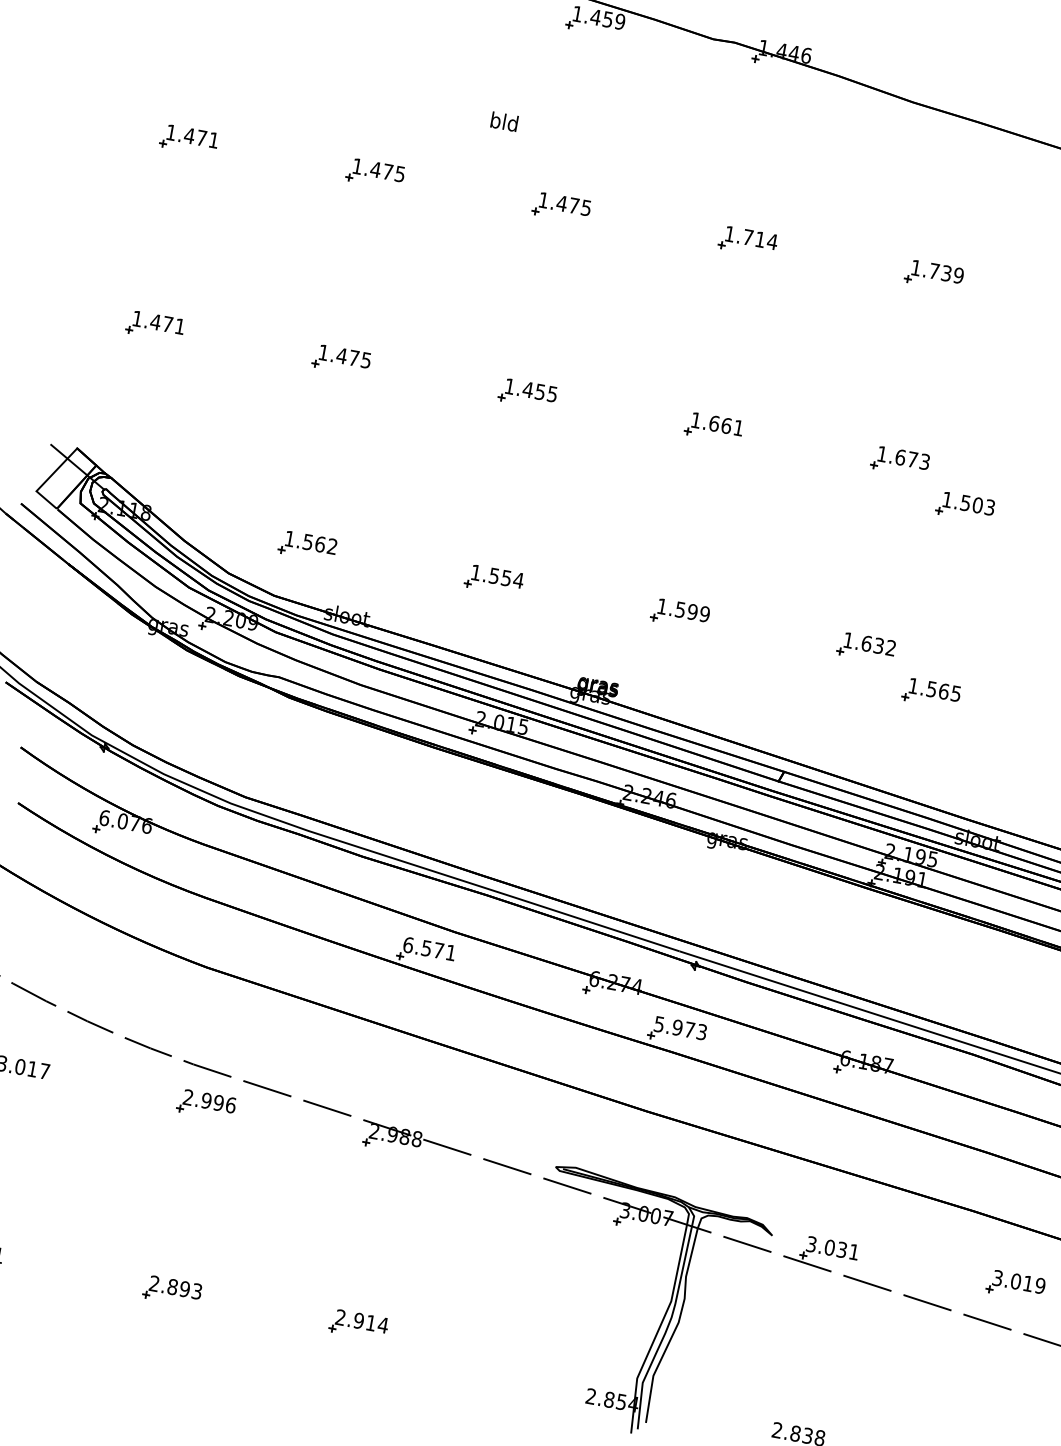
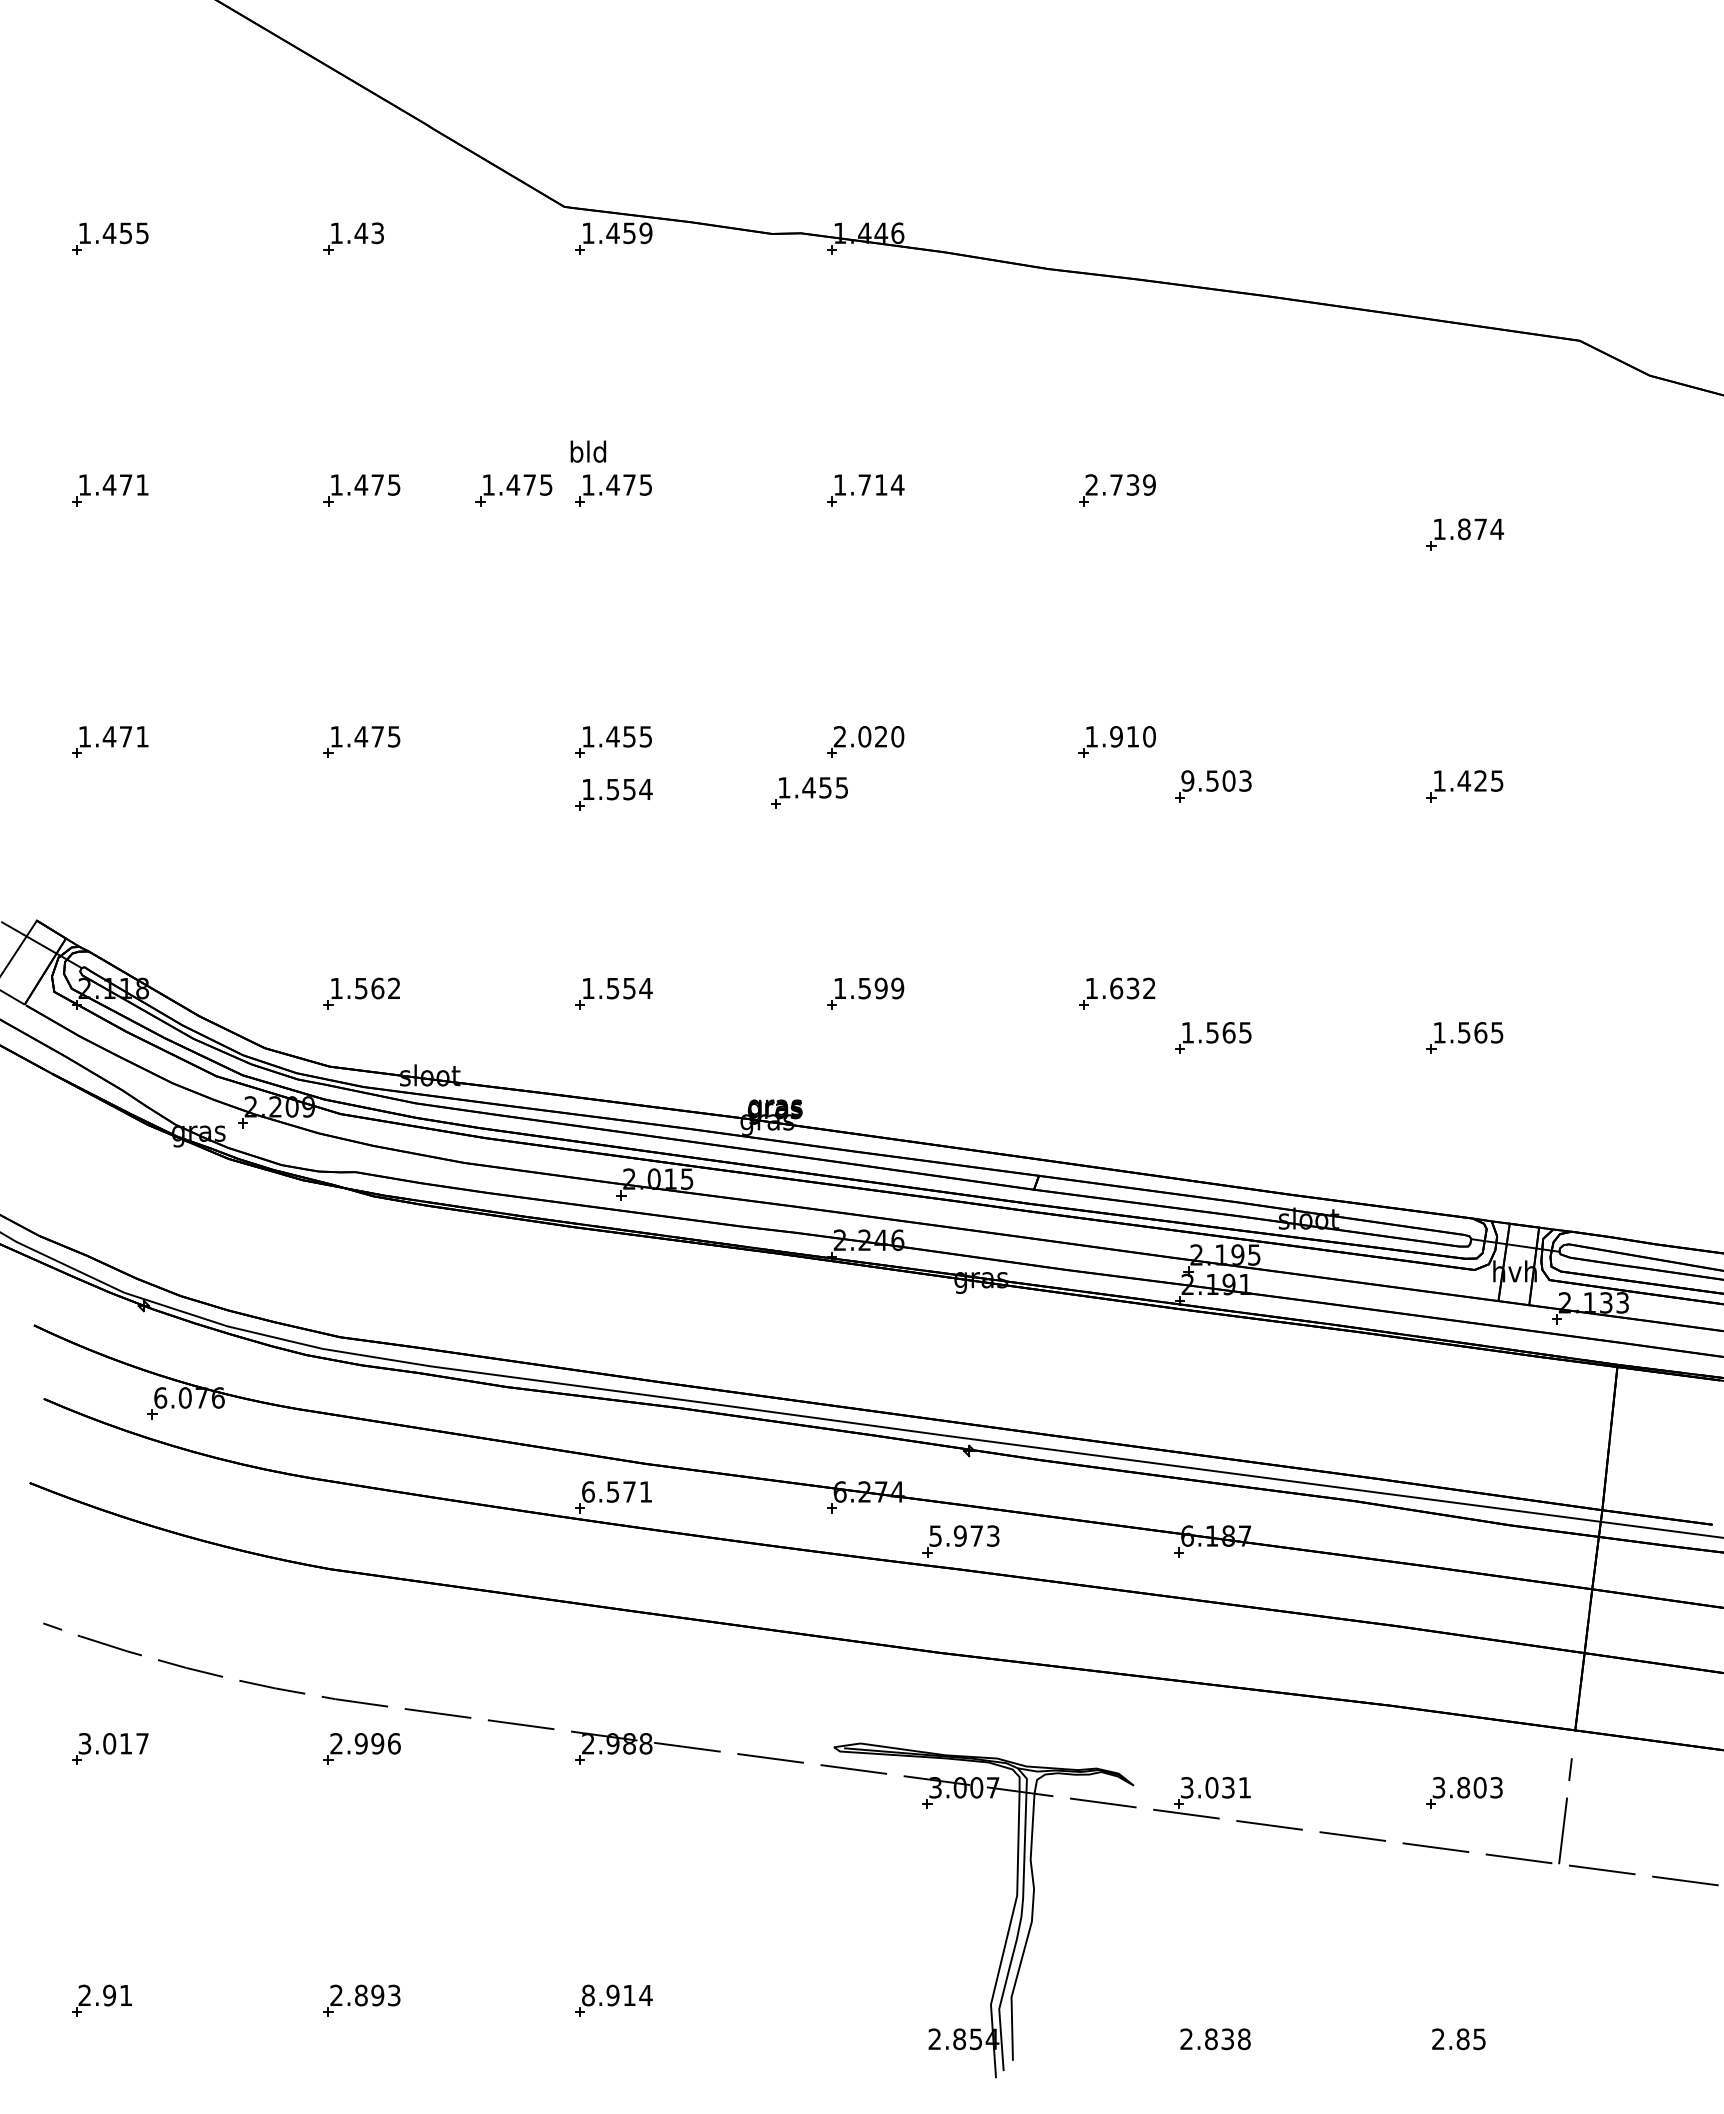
text: (504, 121) -> (588, 451), moved
part: (487, 194) -> (513, 490), added
text: (915, 267) -> (1091, 484), 1.739 -> 2.739
text: (717, 423) -> (868, 736), 1.661 -> 2.020
part: (520, 432) -> (613, 794), added
part: (665, 457) -> (809, 792), added
text: (912, 459) -> (1132, 736), 1.673 -> 1.910
text: (947, 499) -> (1187, 780), 1.503 -> 9.503
text: (1027, 1283) -> (1479, 1787), 3.019 -> 3.803
text: (340, 1317) -> (588, 1995), 2.914 -> 8.914

